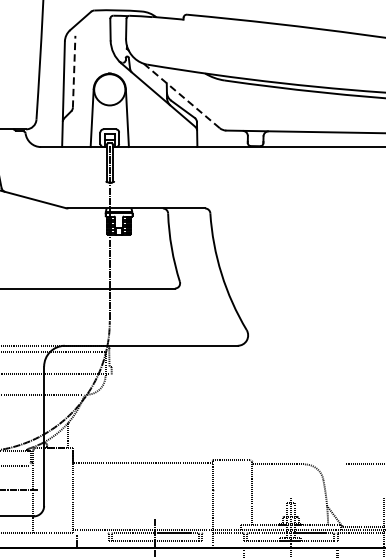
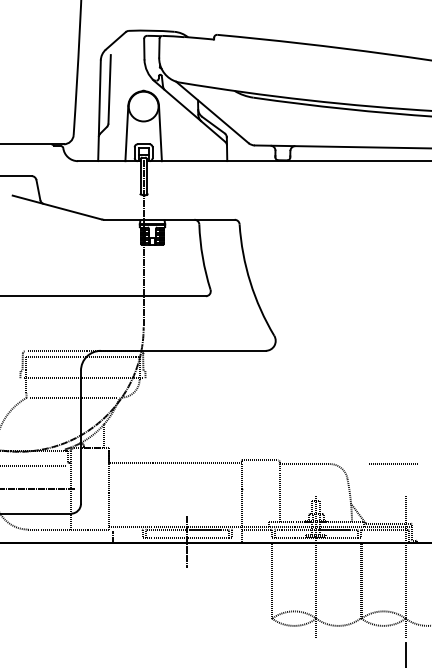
line: (74, 70) -> (109, 88), dashed -> solid
line: (181, 96) -> (212, 112), dashed -> solid

